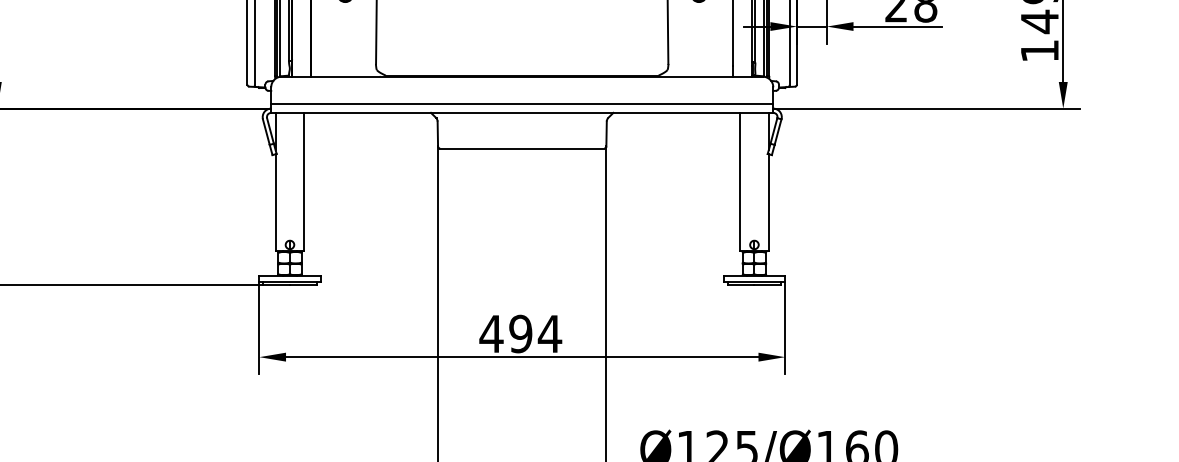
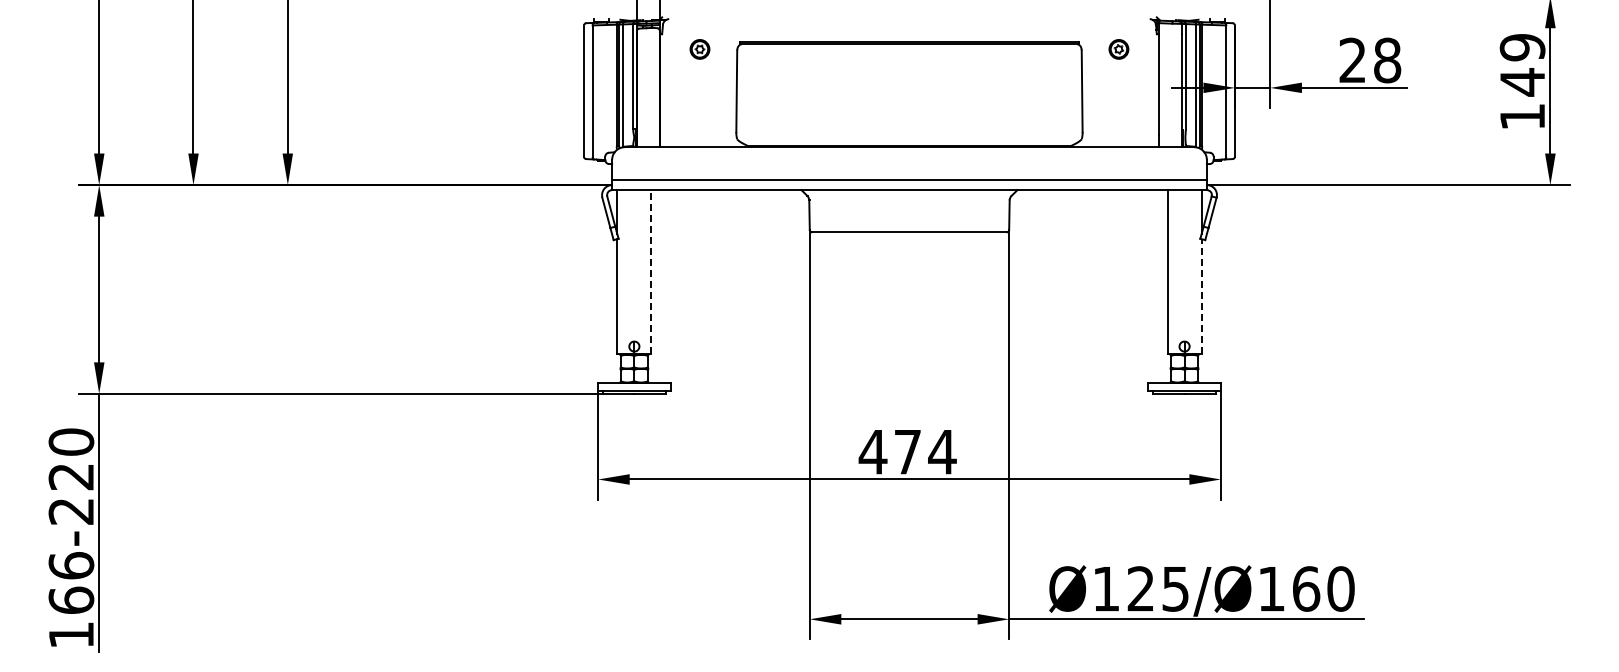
line: (304, 181) -> (651, 271), solid -> dashed
line: (768, 202) -> (1201, 296), solid -> dashed
text: (520, 333) -> (907, 451), 494 -> 474

